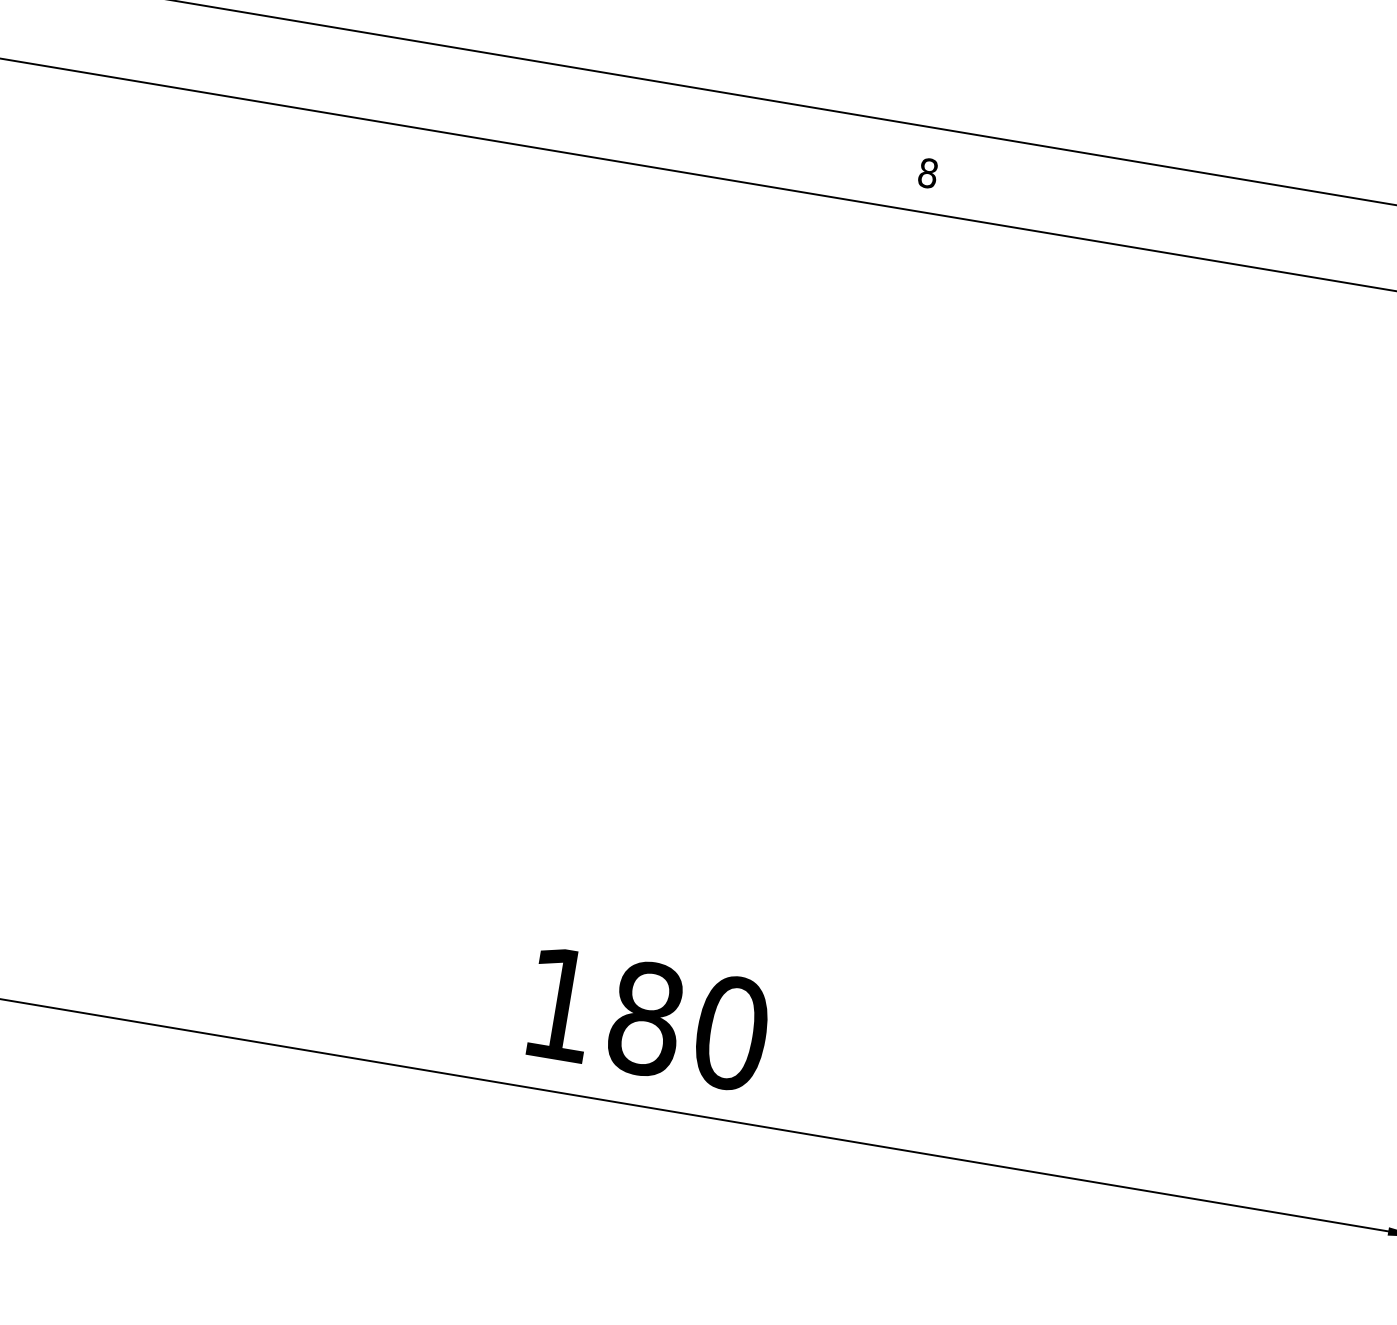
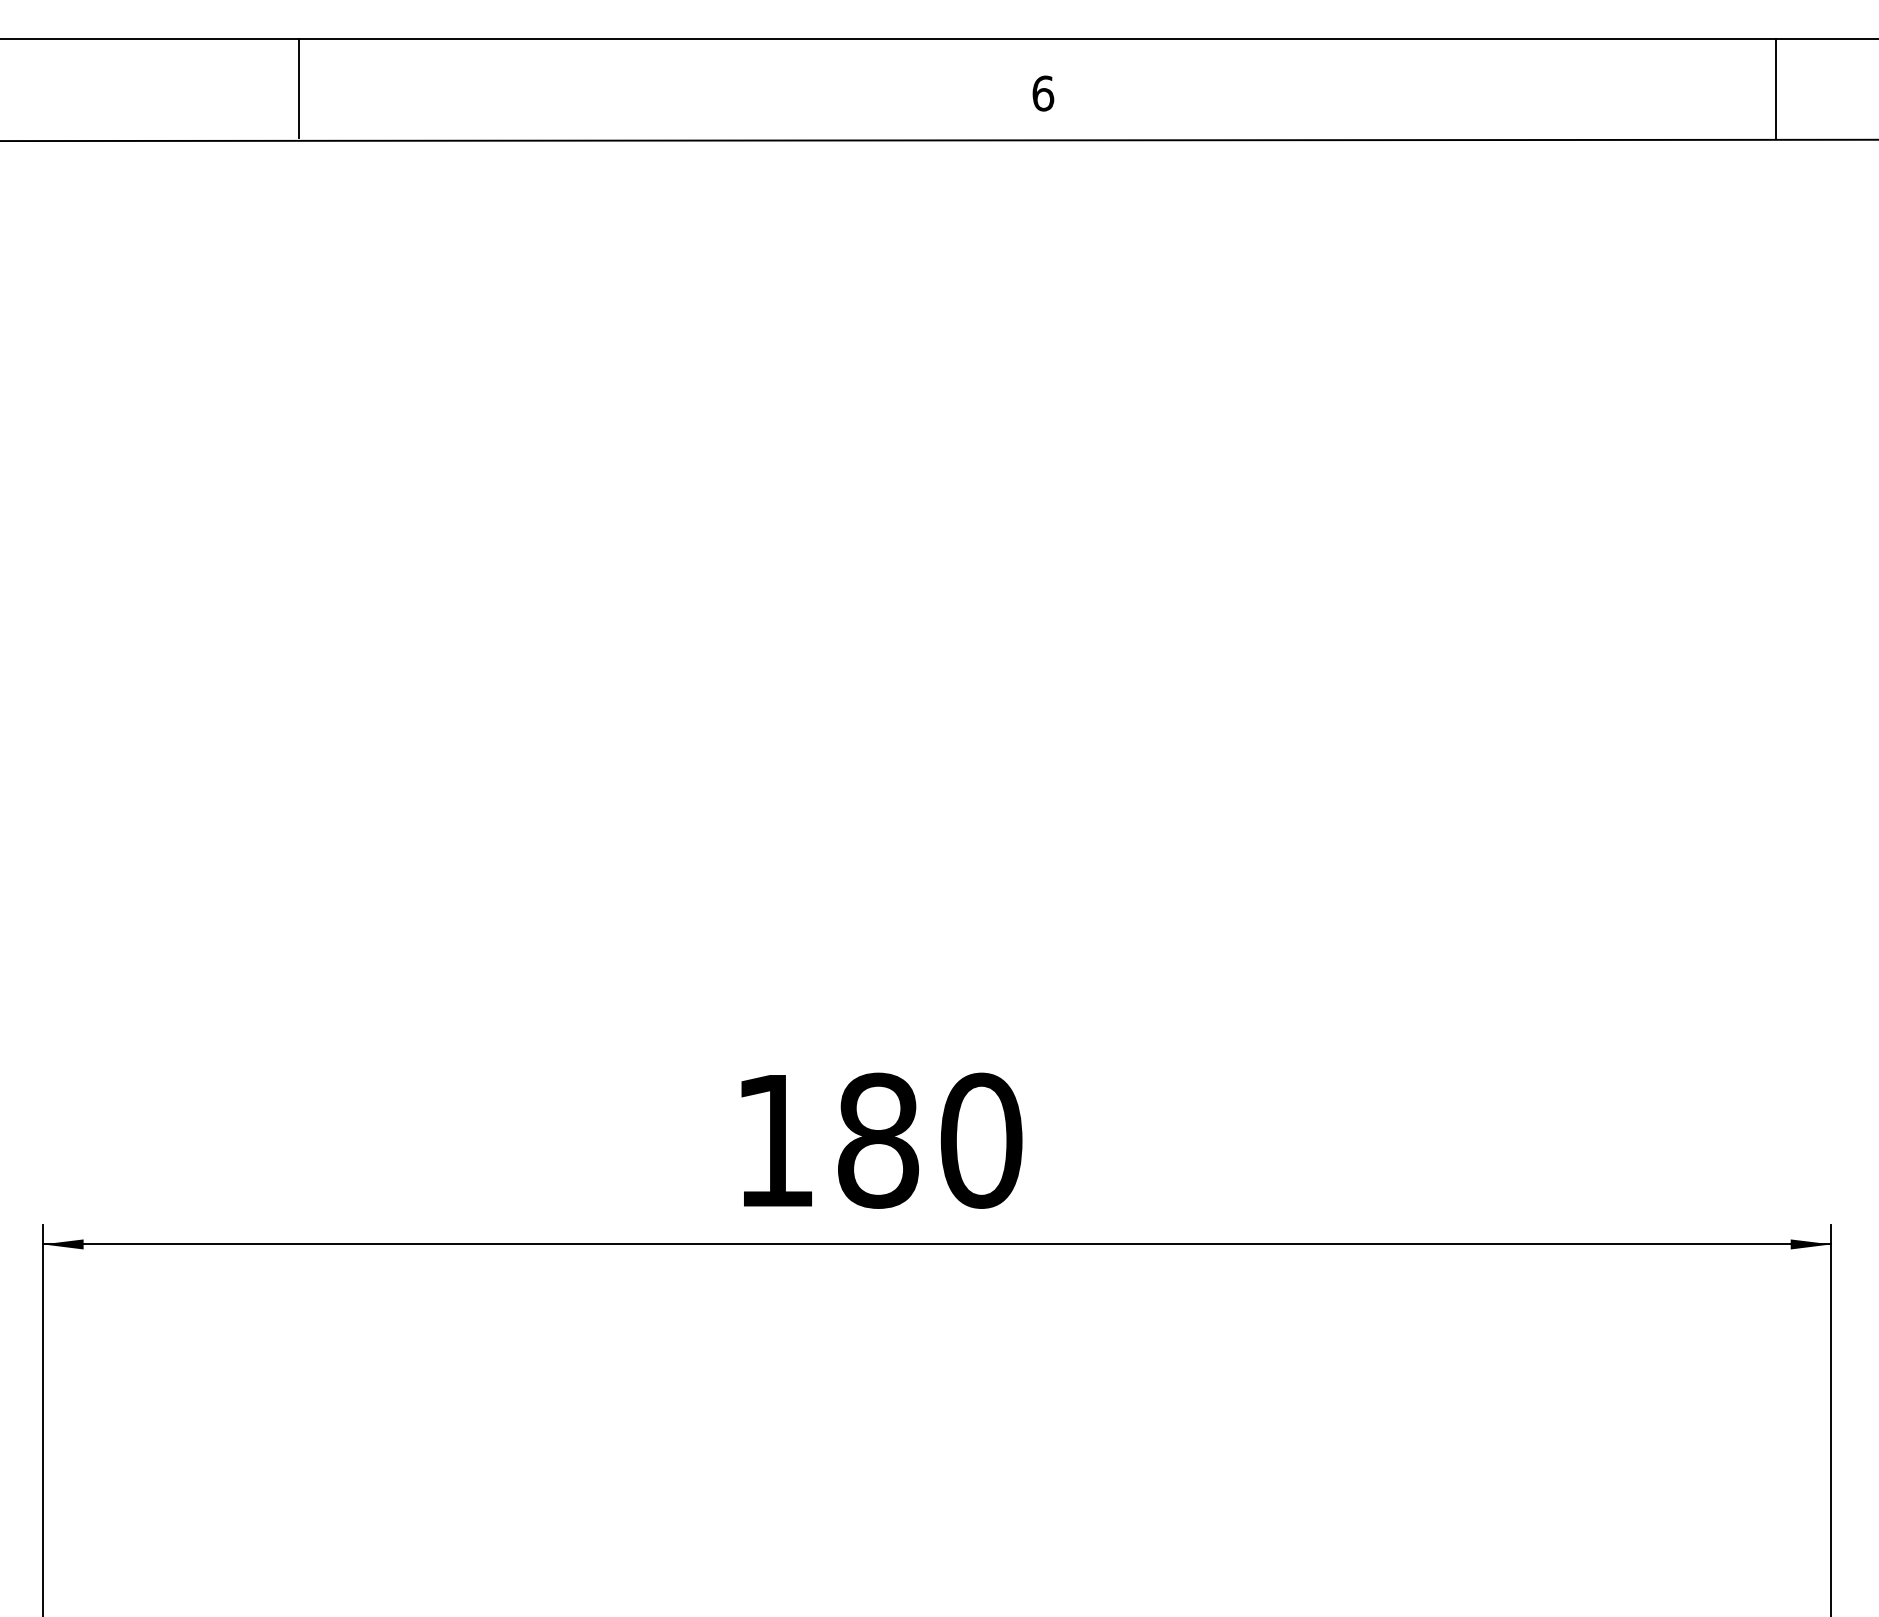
line: (312, 65) -> (299, 88), added
text: (928, 173) -> (1043, 93), 8 -> 6

